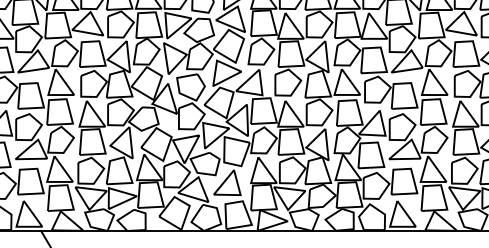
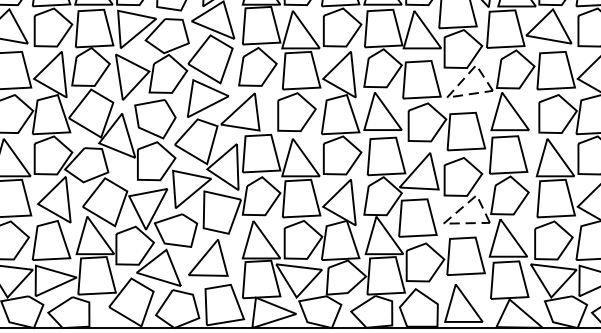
line: (398, 65) -> (457, 87), solid -> dashed
line: (396, 152) -> (454, 213), solid -> dashed

